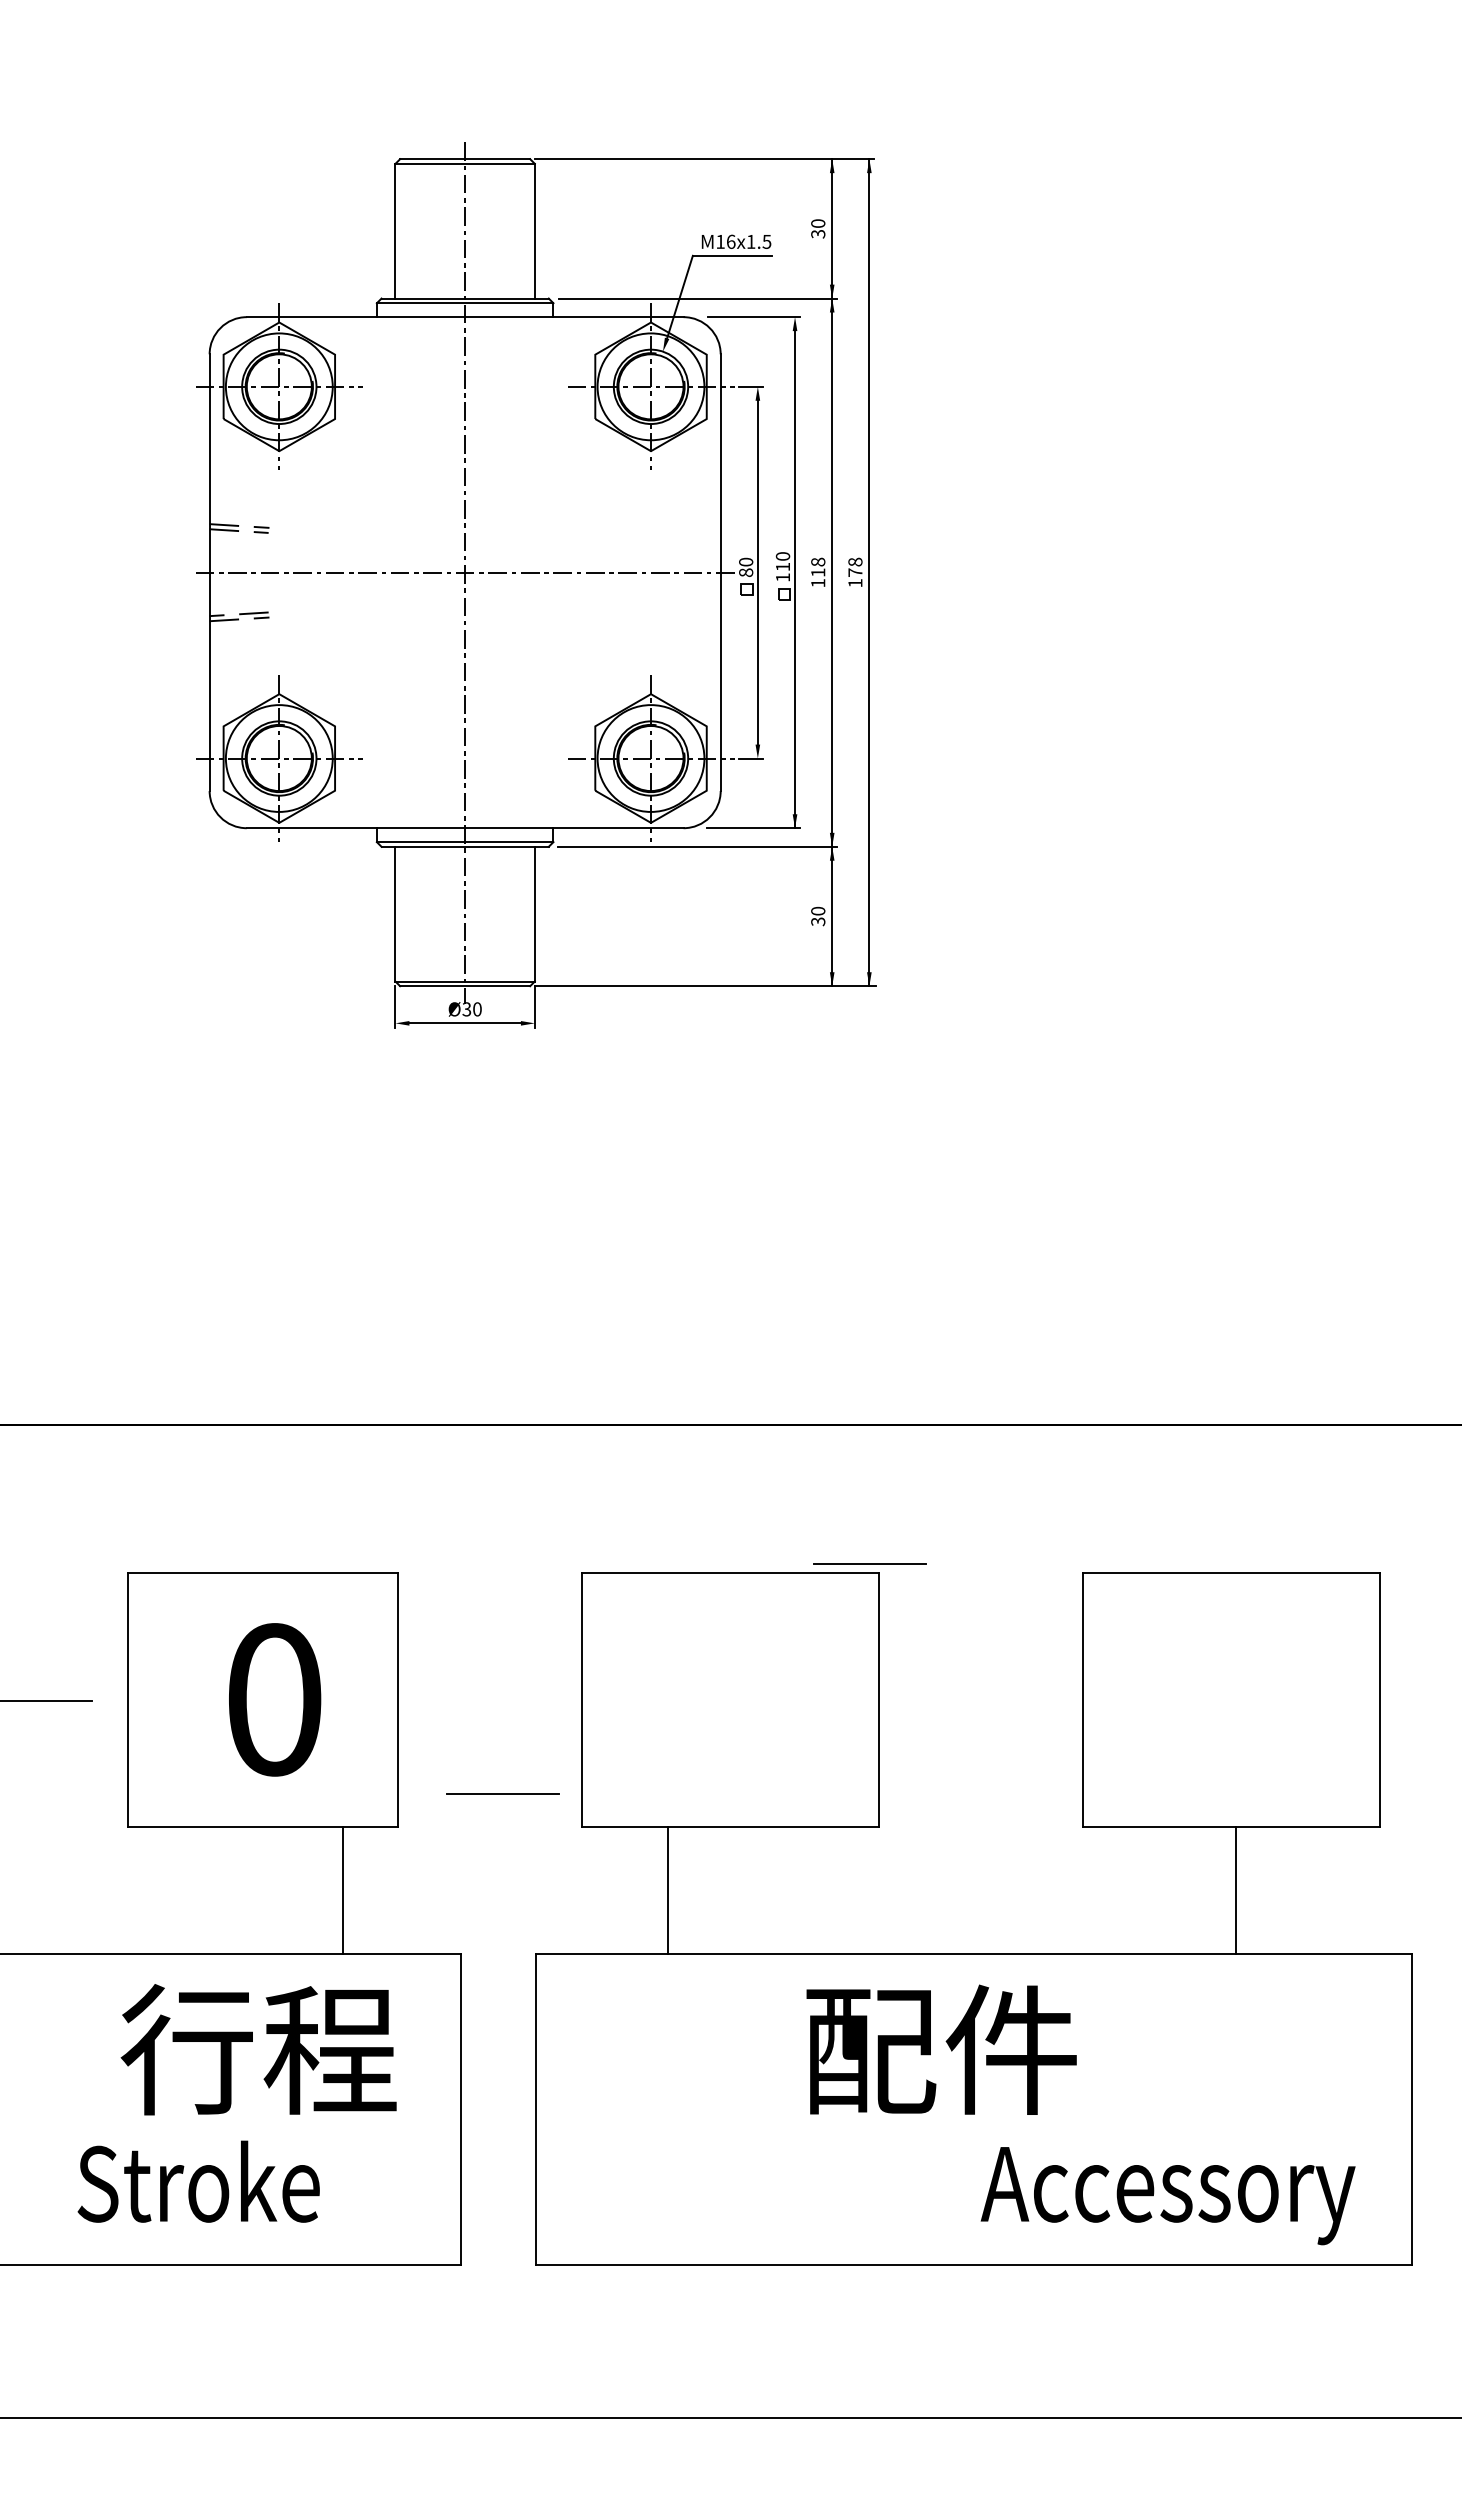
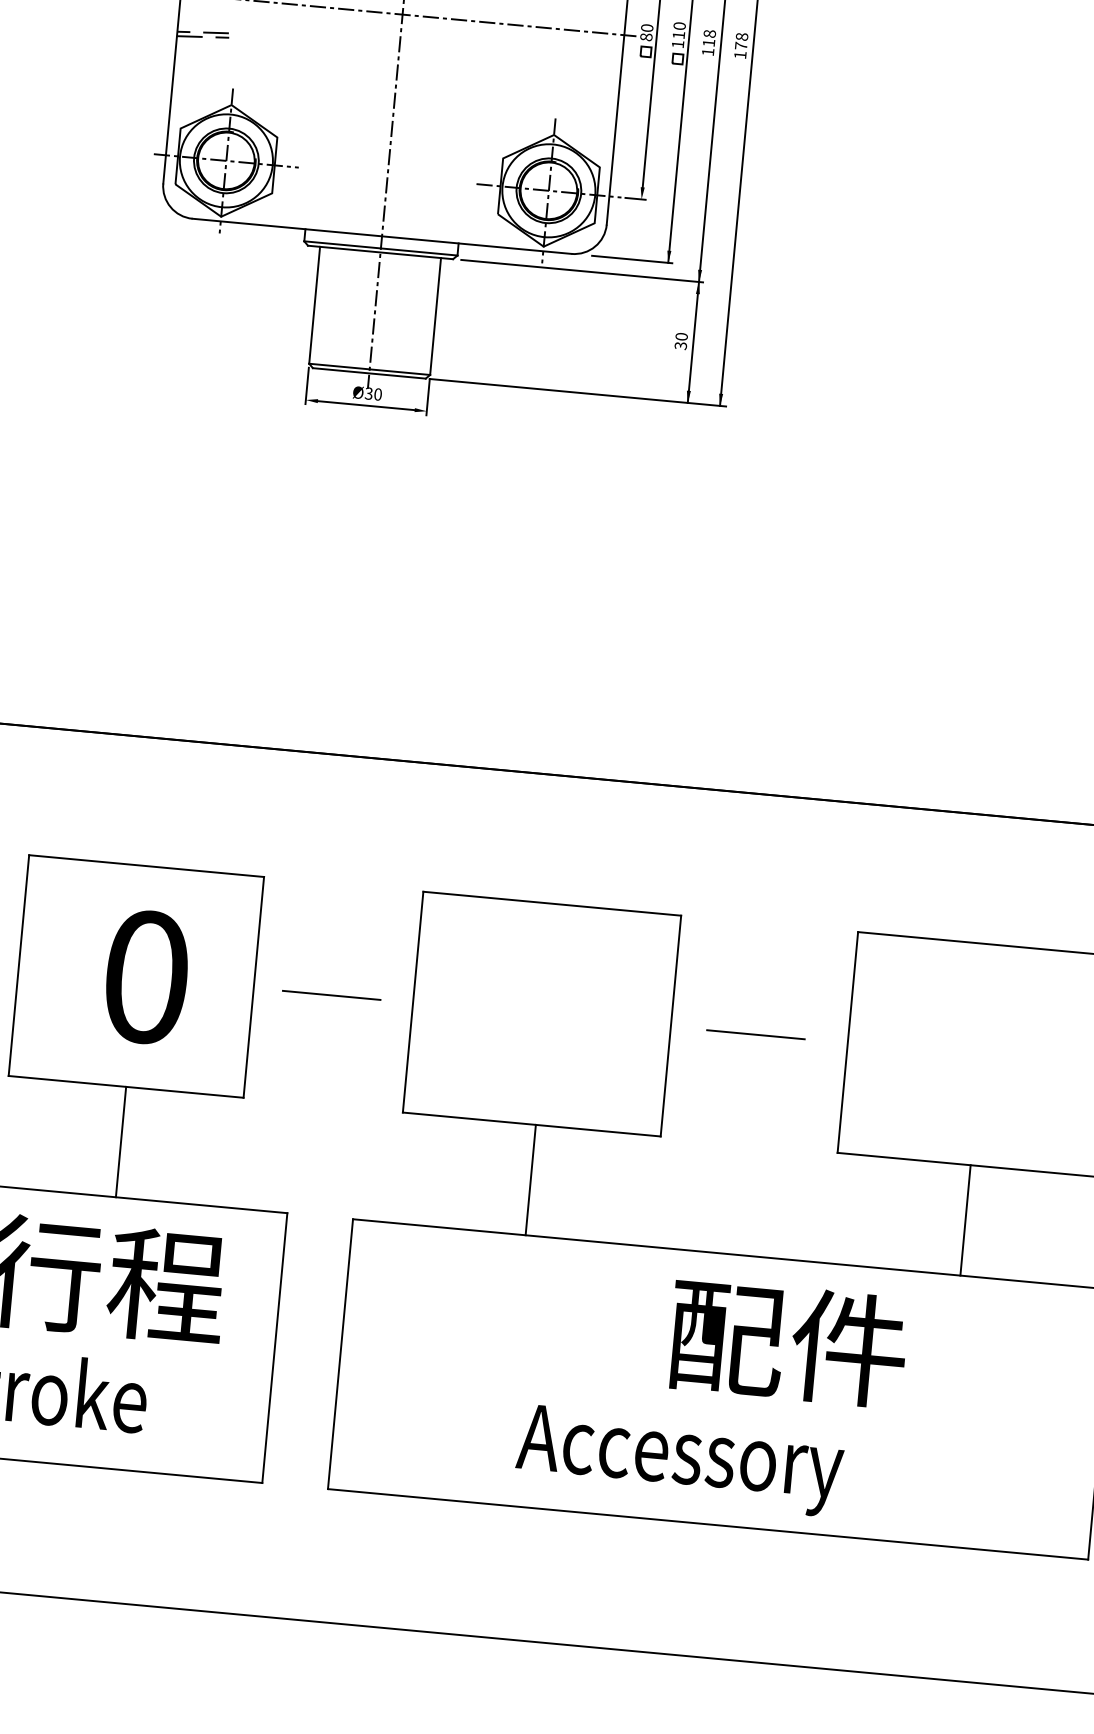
line: (869, 1563) -> (755, 1034), moved
line: (502, 1793) -> (331, 994), moved
line: (342, 1890) -> (120, 1141), moved
line: (668, 1890) -> (531, 1179), moved
text: (941, 2049) -> (788, 1342), moved
text: (1167, 2196) -> (679, 1461), moved

